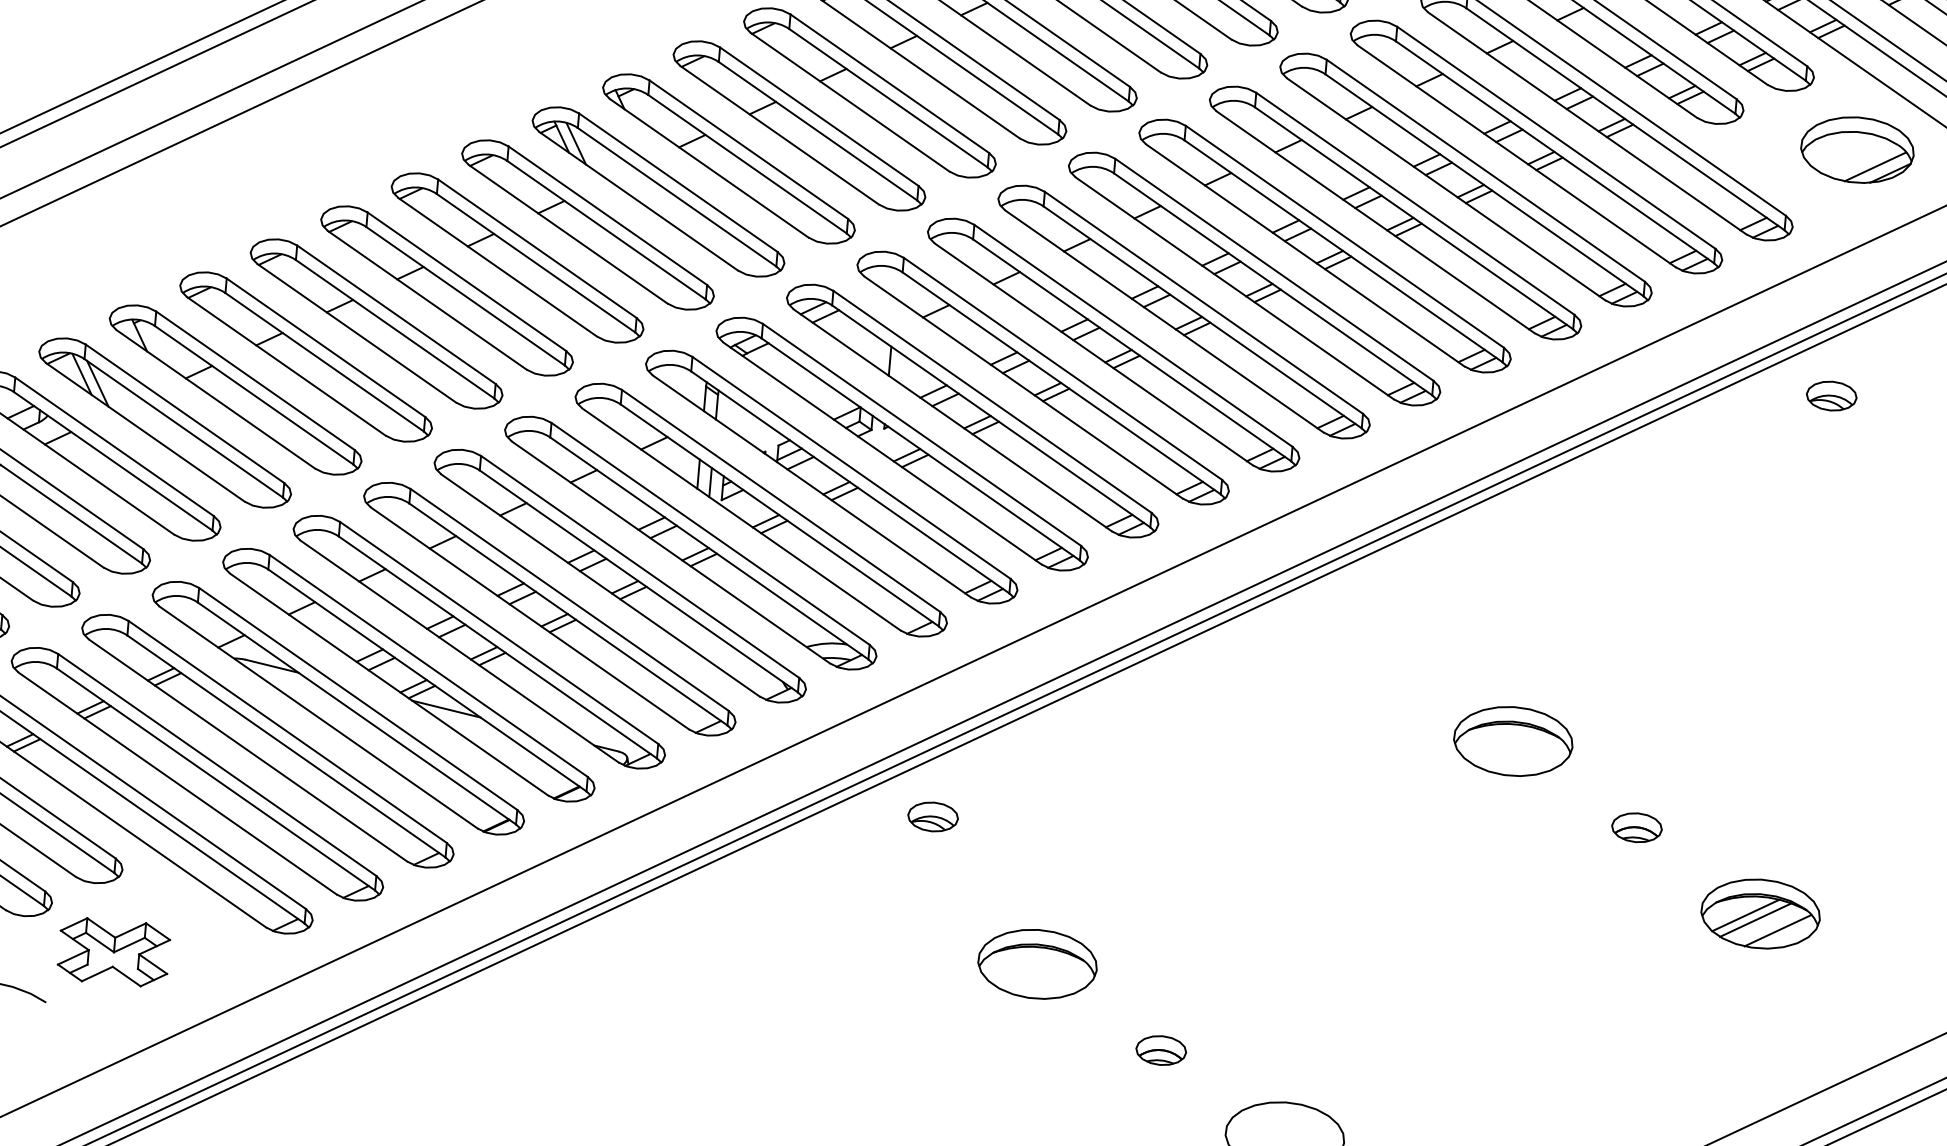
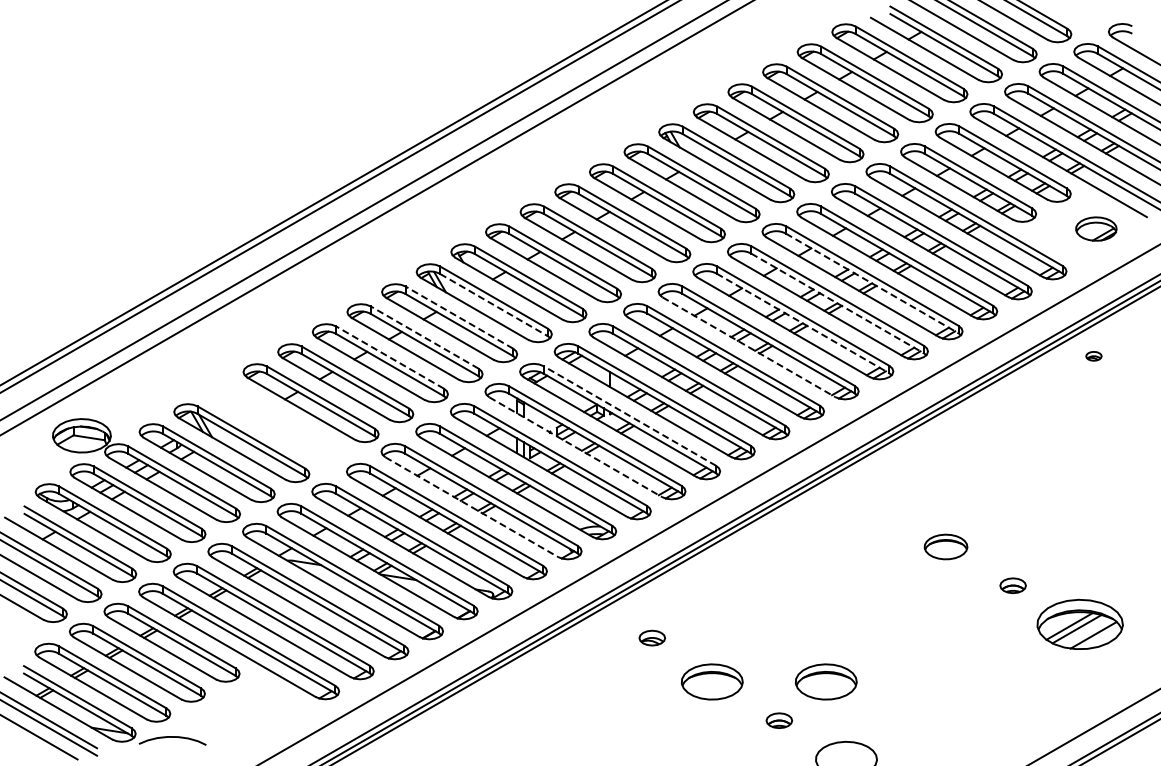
part: (1857, 148) -> (1096, 228), size x0.7
line: (677, 198) -> (494, 305), solid -> dashed
line: (606, 215) -> (458, 317), solid -> dashed
line: (1414, 218) -> (872, 283), solid -> dashed
line: (536, 248) -> (424, 337), solid -> dashed
line: (1343, 251) -> (837, 303), solid -> dashed
line: (465, 281) -> (389, 357), solid -> dashed
line: (1274, 284) -> (803, 323), solid -> dashed
line: (1163, 321) -> (748, 347), solid -> dashed
part: (235, 390) -> (276, 423), removed
part: (1830, 396) -> (1093, 356), size x0.6
line: (921, 433) -> (629, 415), solid -> dashed
line: (811, 486) -> (575, 447), solid -> dashed
line: (599, 585) -> (471, 507), solid -> dashed
part: (1512, 740) -> (945, 546), size x0.7
part: (931, 815) -> (651, 637), moved
part: (1761, 914) -> (1080, 624), size x1.4
part: (113, 952) -> (238, 716), removed
part: (1257, 982) -> (825, 681), added

